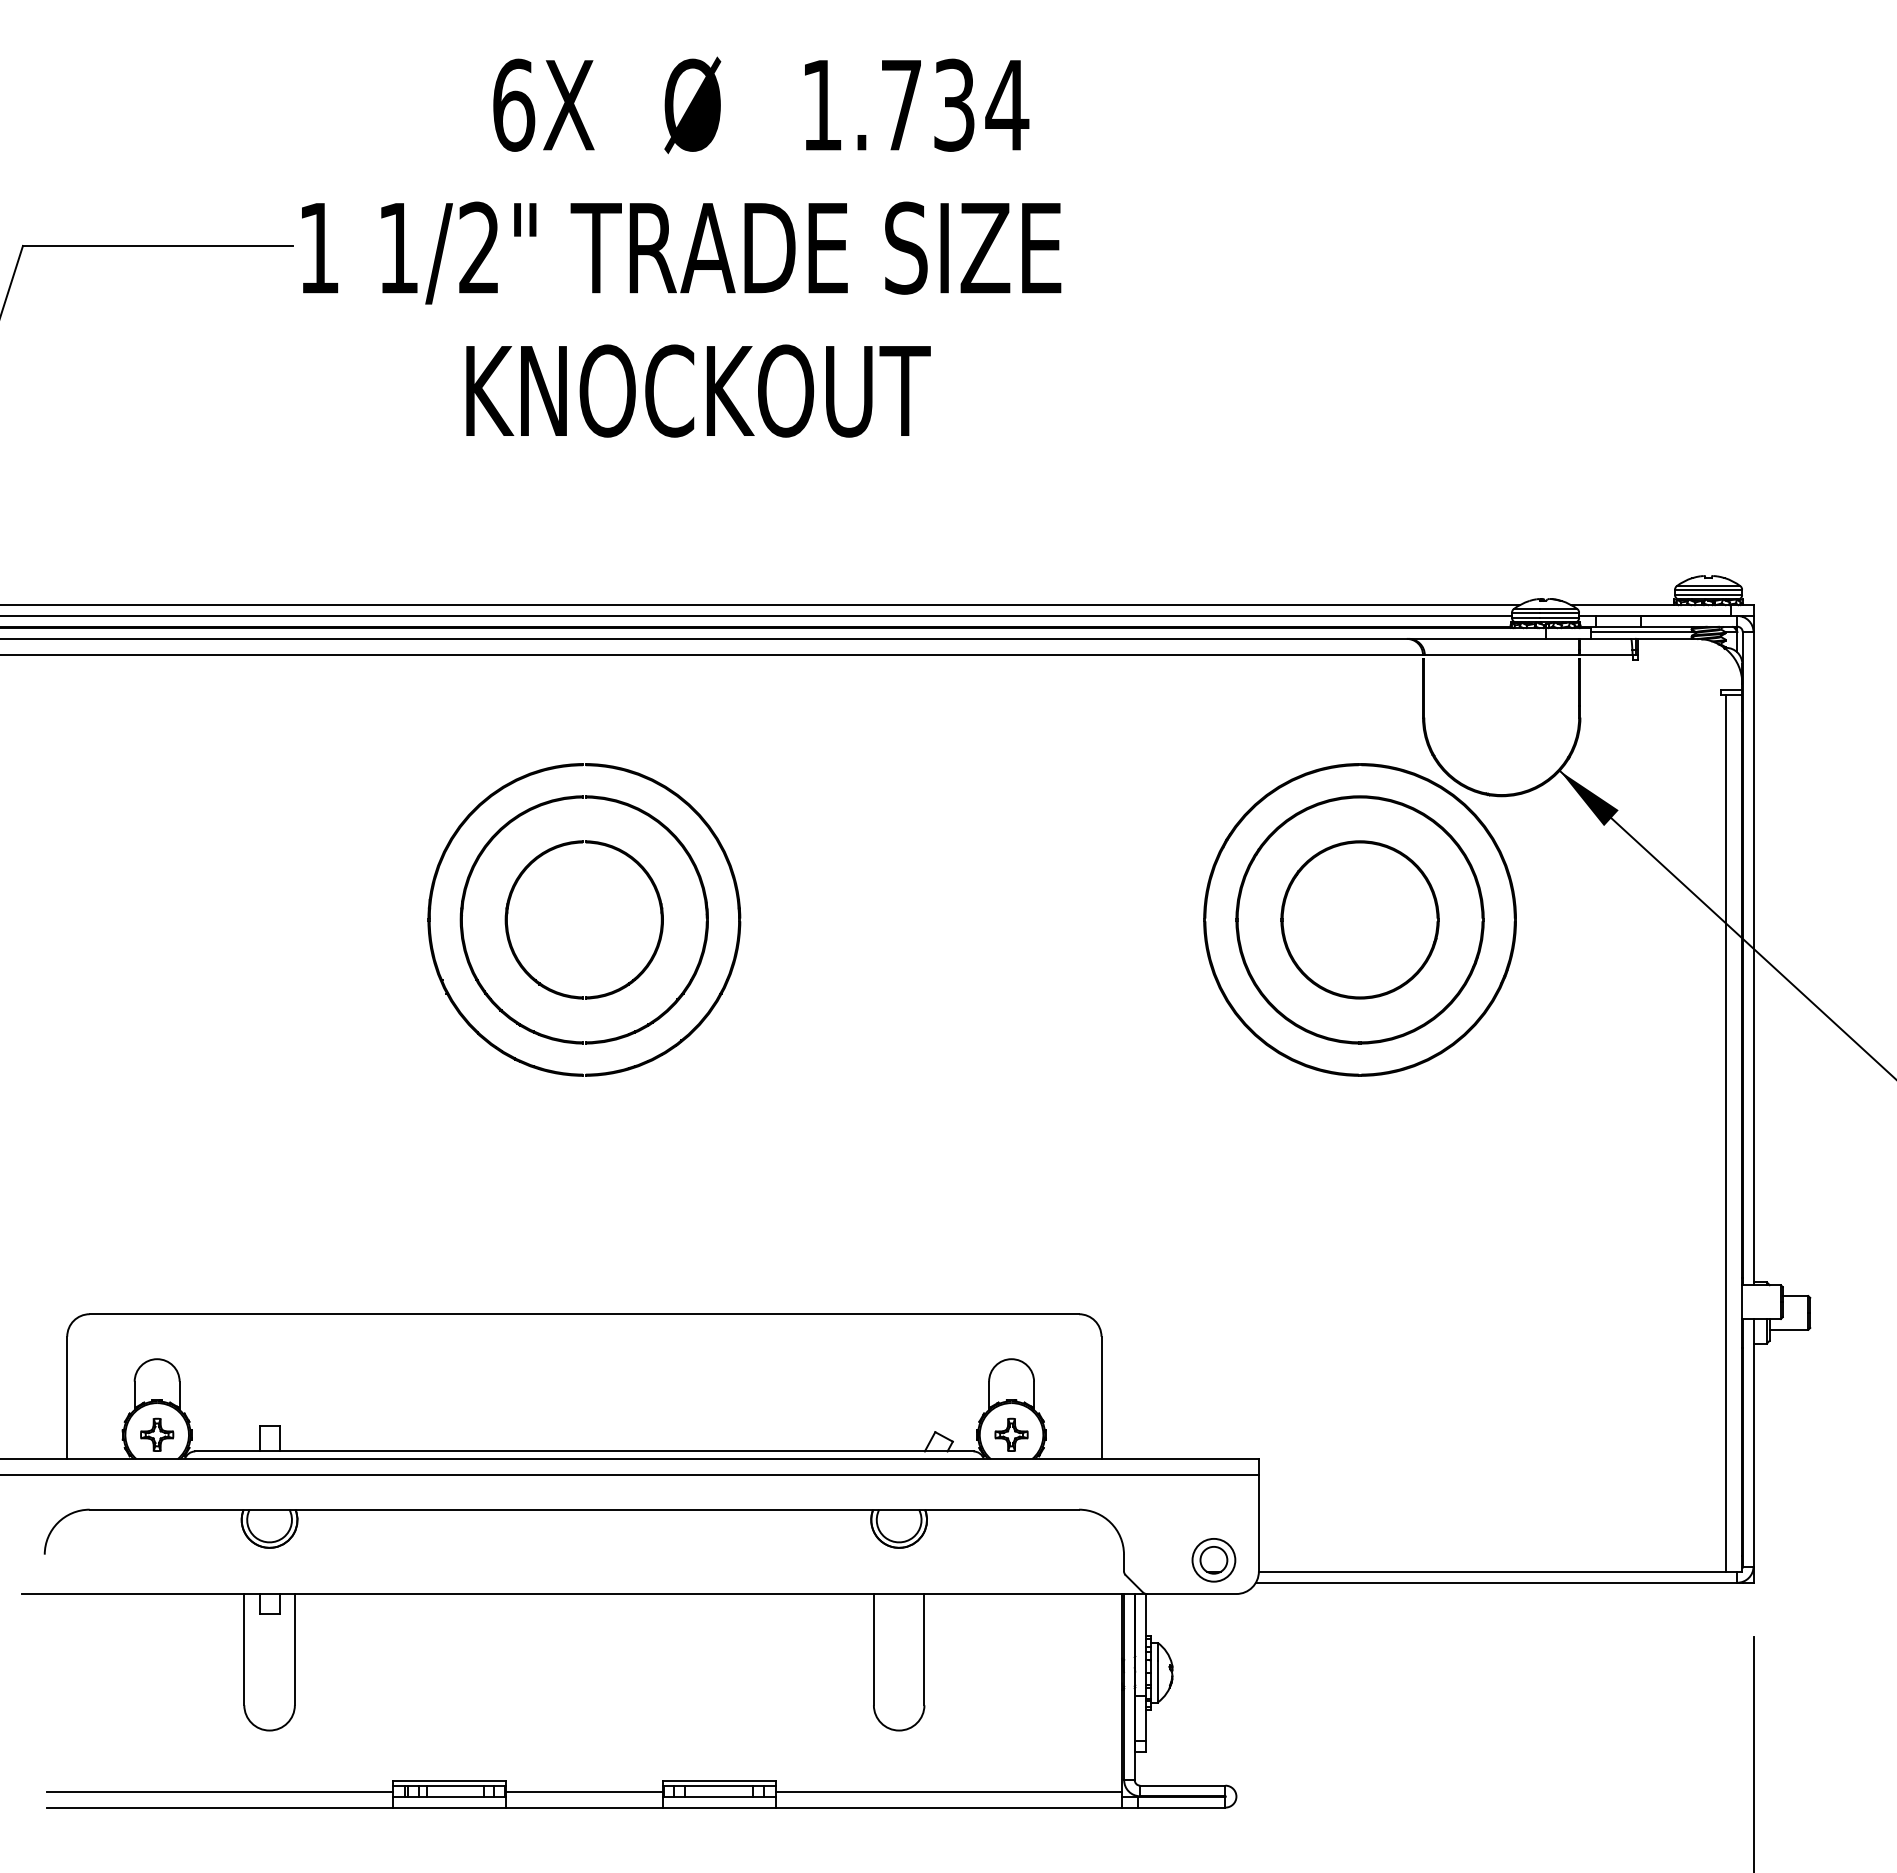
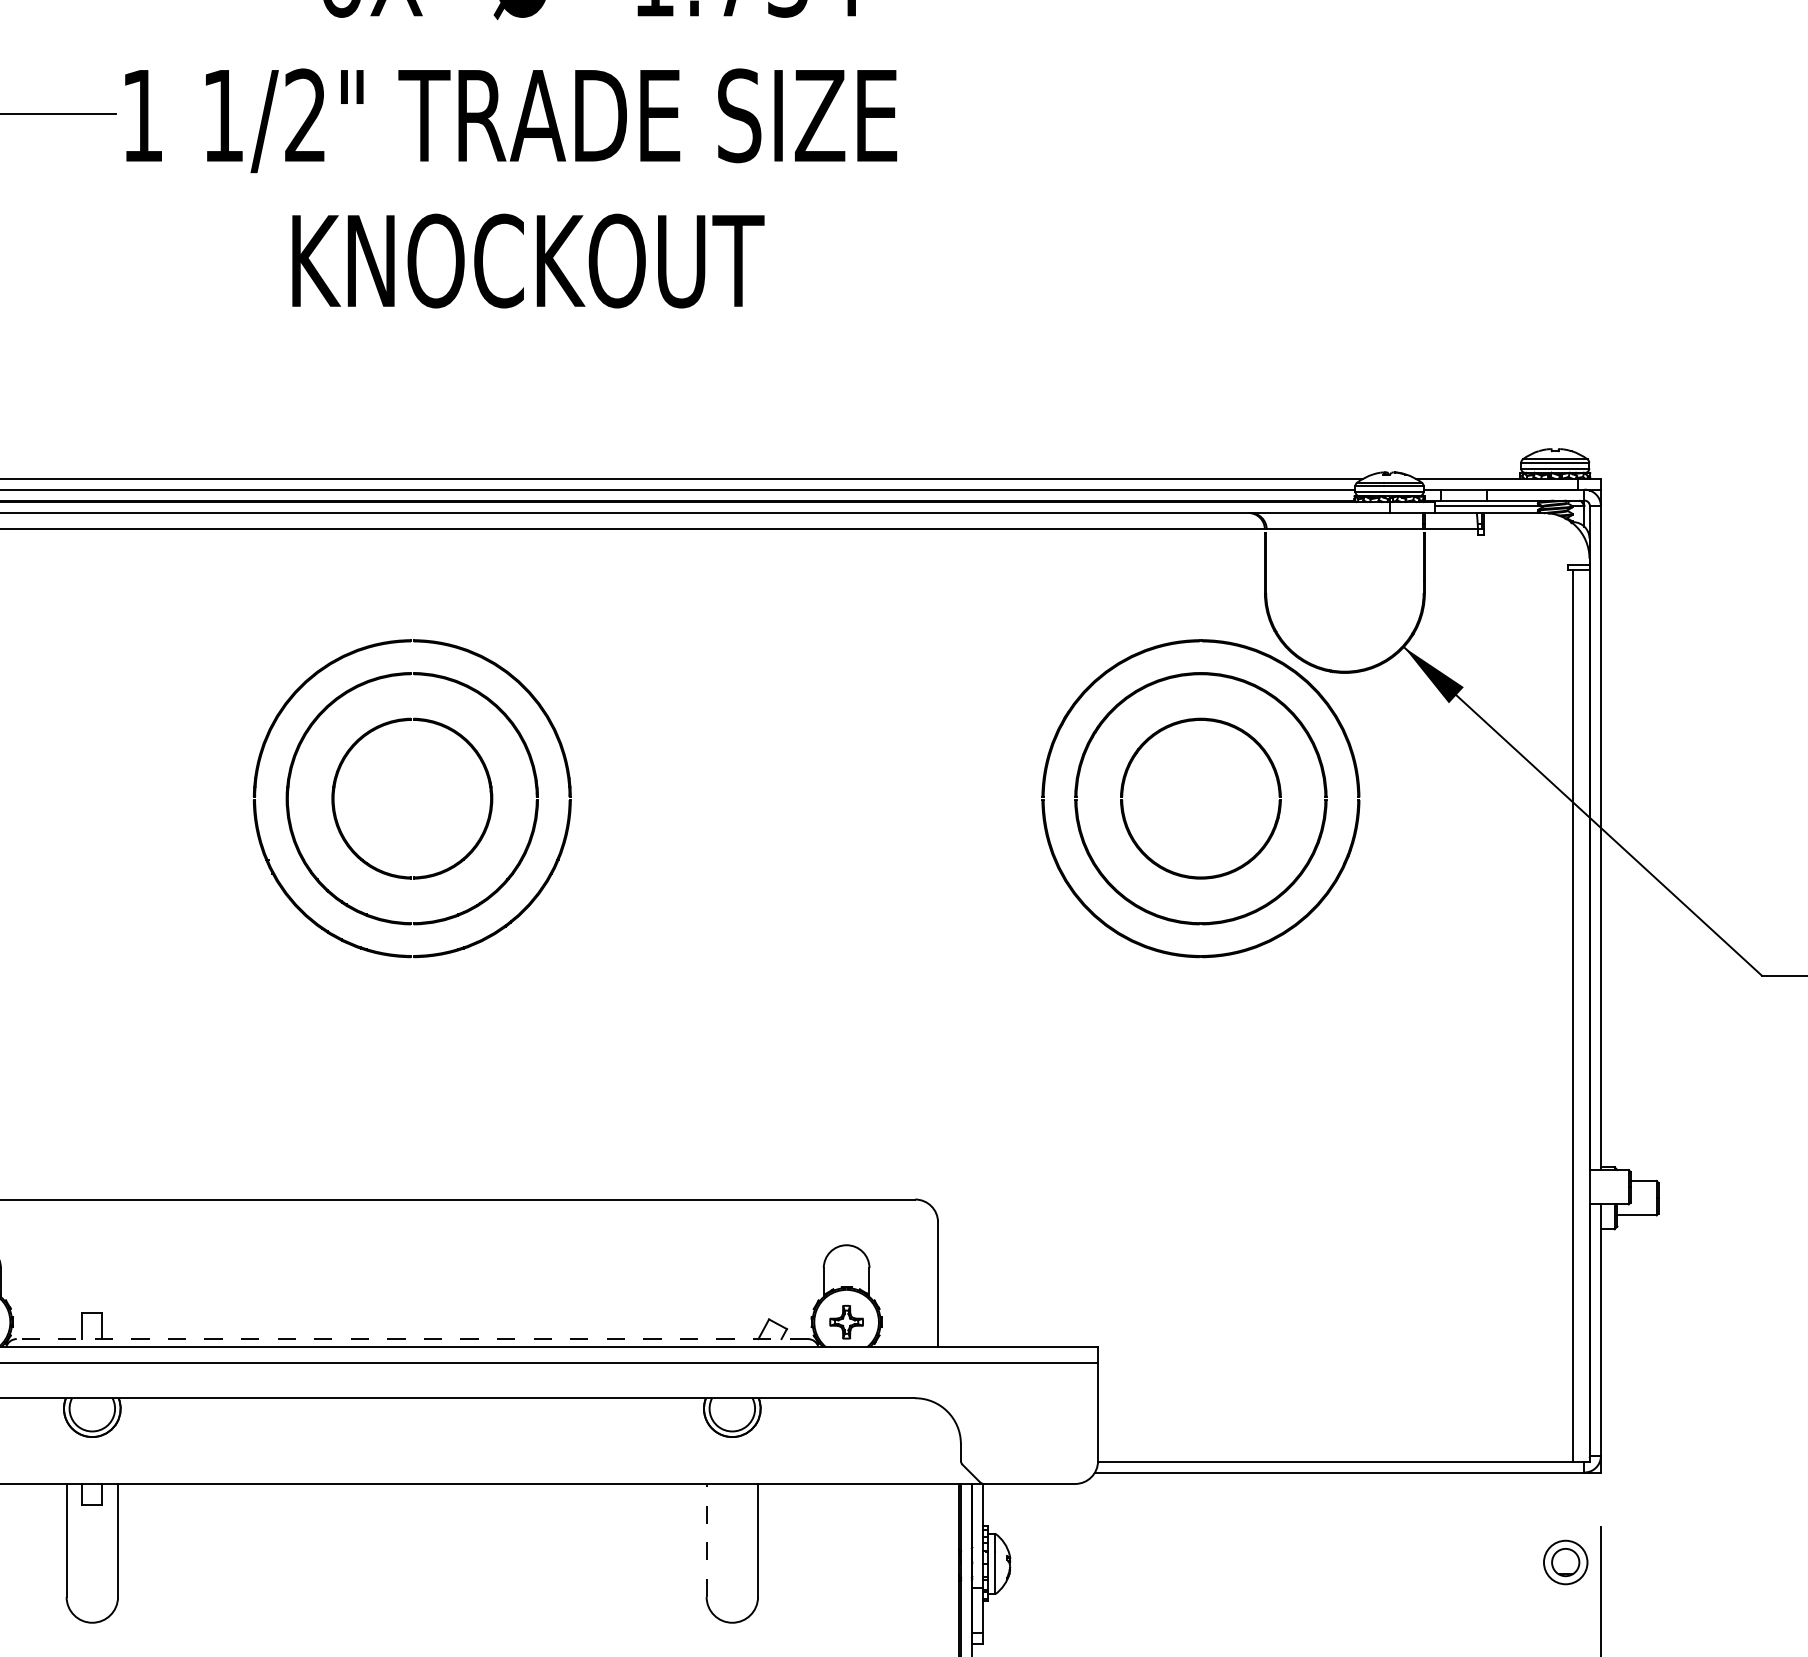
line: (583, 1451) -> (411, 1339), solid -> dashed
part: (1213, 1560) -> (1565, 1562), moved
line: (873, 1649) -> (706, 1540), solid -> dashed

